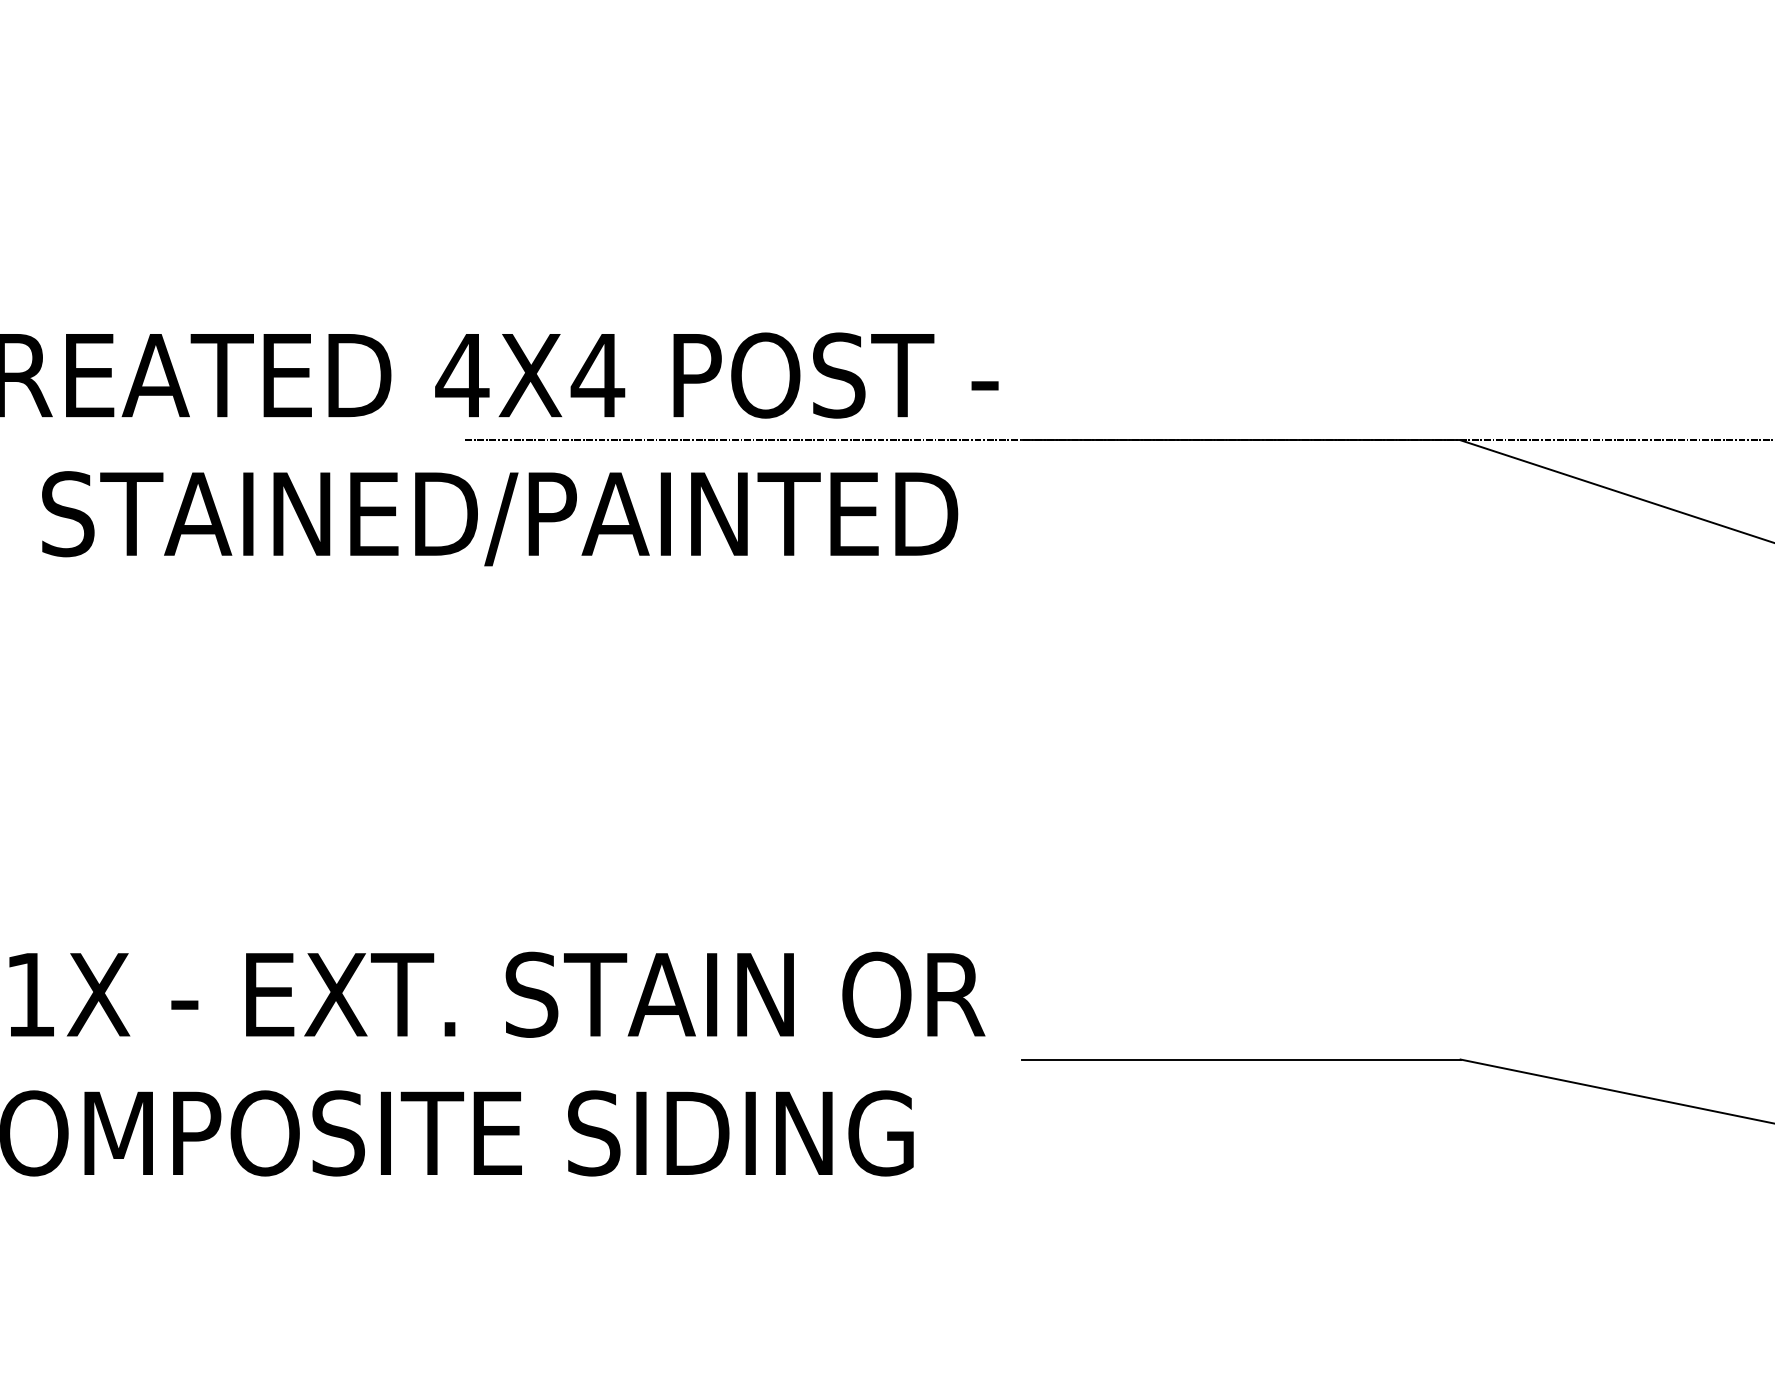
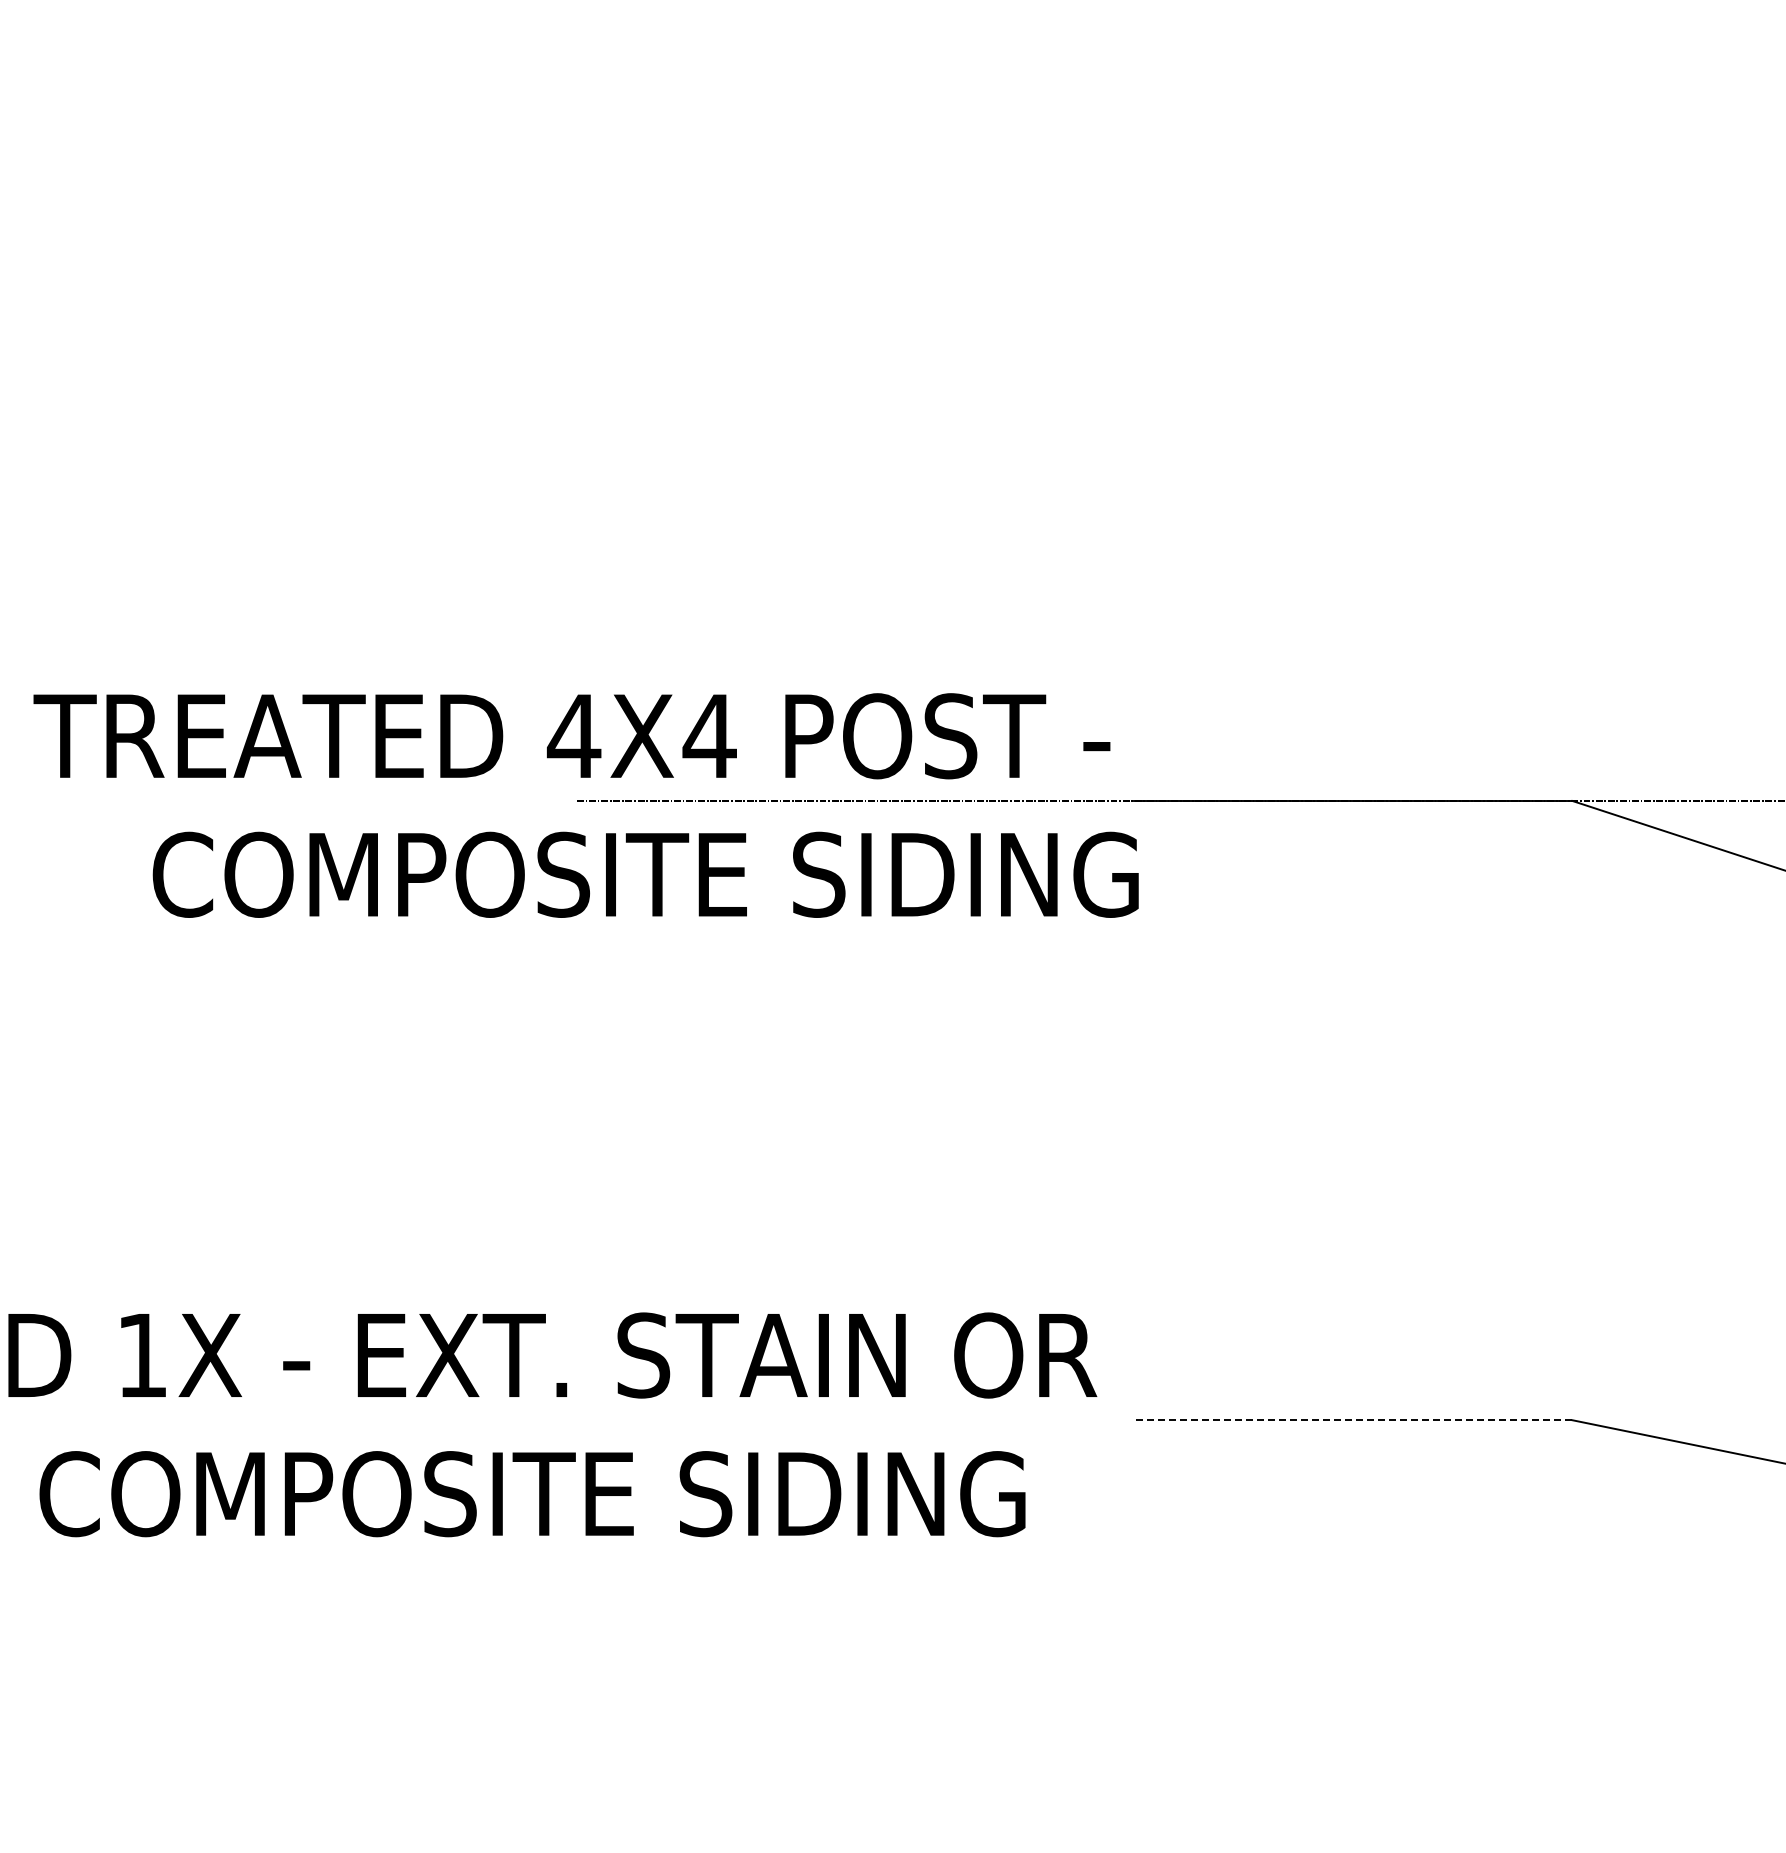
text: (533, 517) -> (645, 878), STAINED/PAINTED -> COMPOSITE SIDING
line: (1240, 1059) -> (1352, 1420), solid -> dashed

